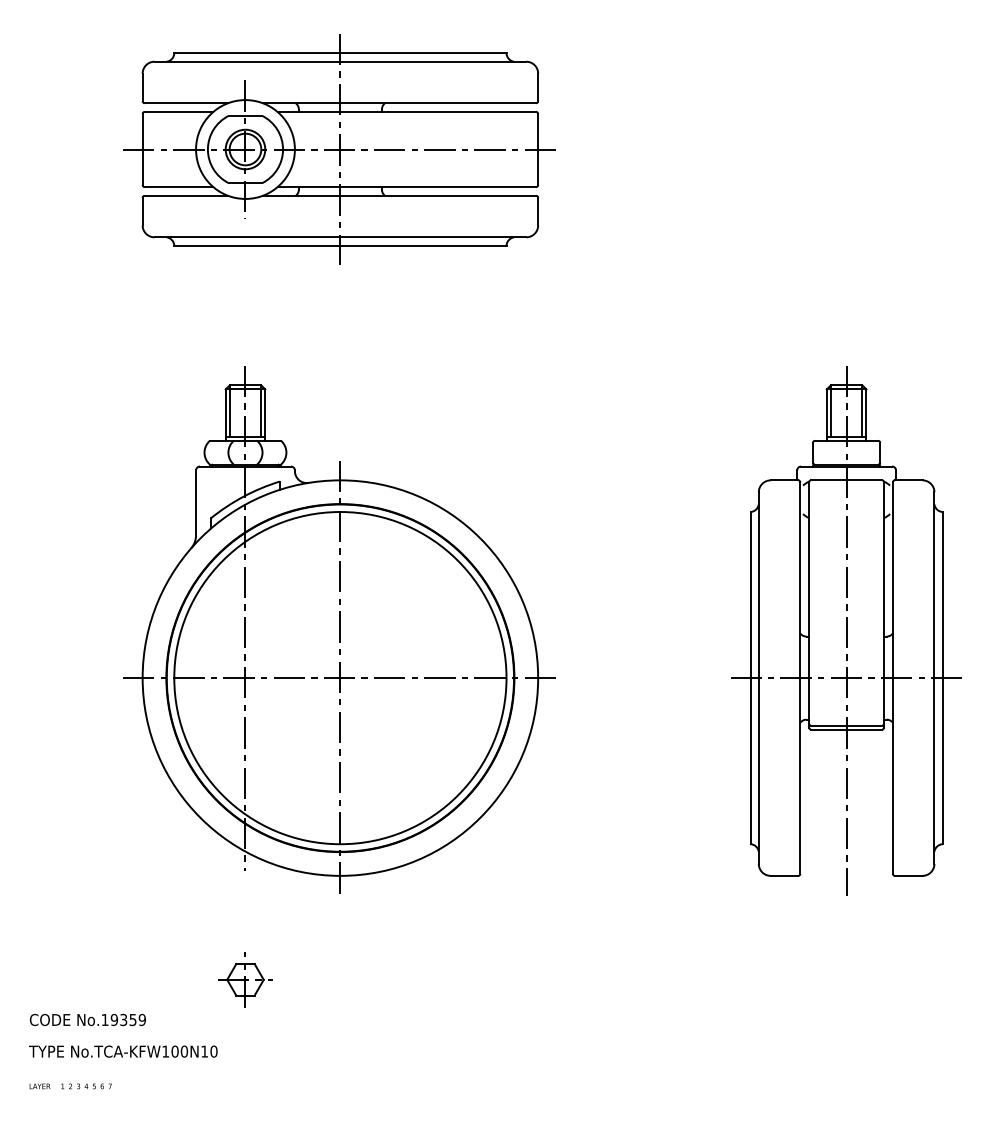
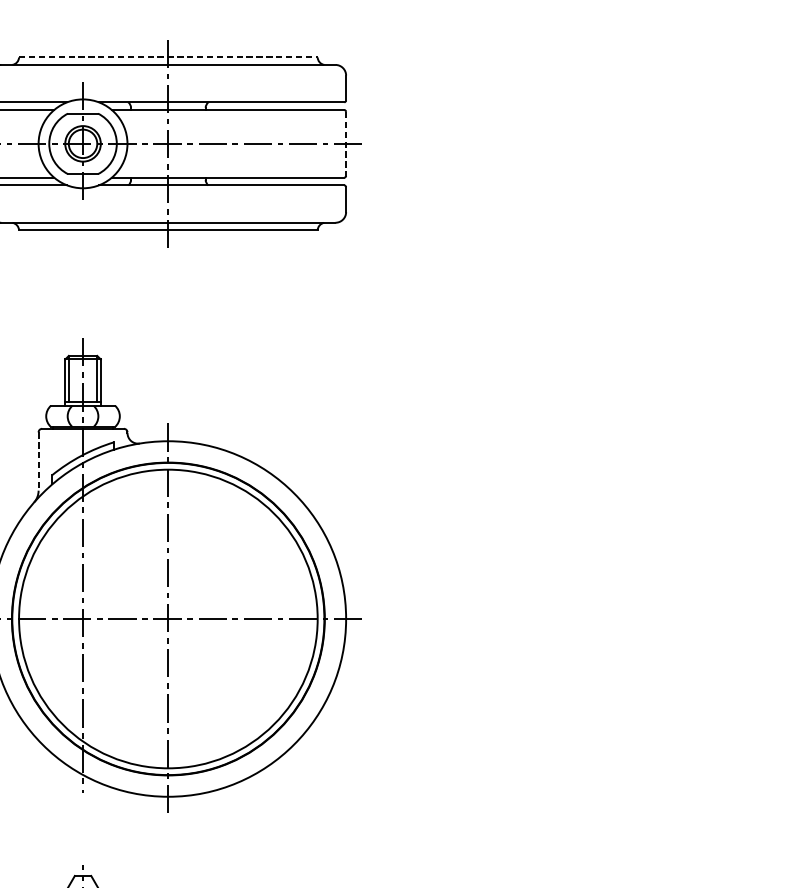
line: (340, 53) -> (168, 57), solid -> dashed
line: (538, 149) -> (346, 143), solid -> dashed
line: (196, 503) -> (39, 462), solid -> dashed
part: (846, 630) -> (623, 576), removed

